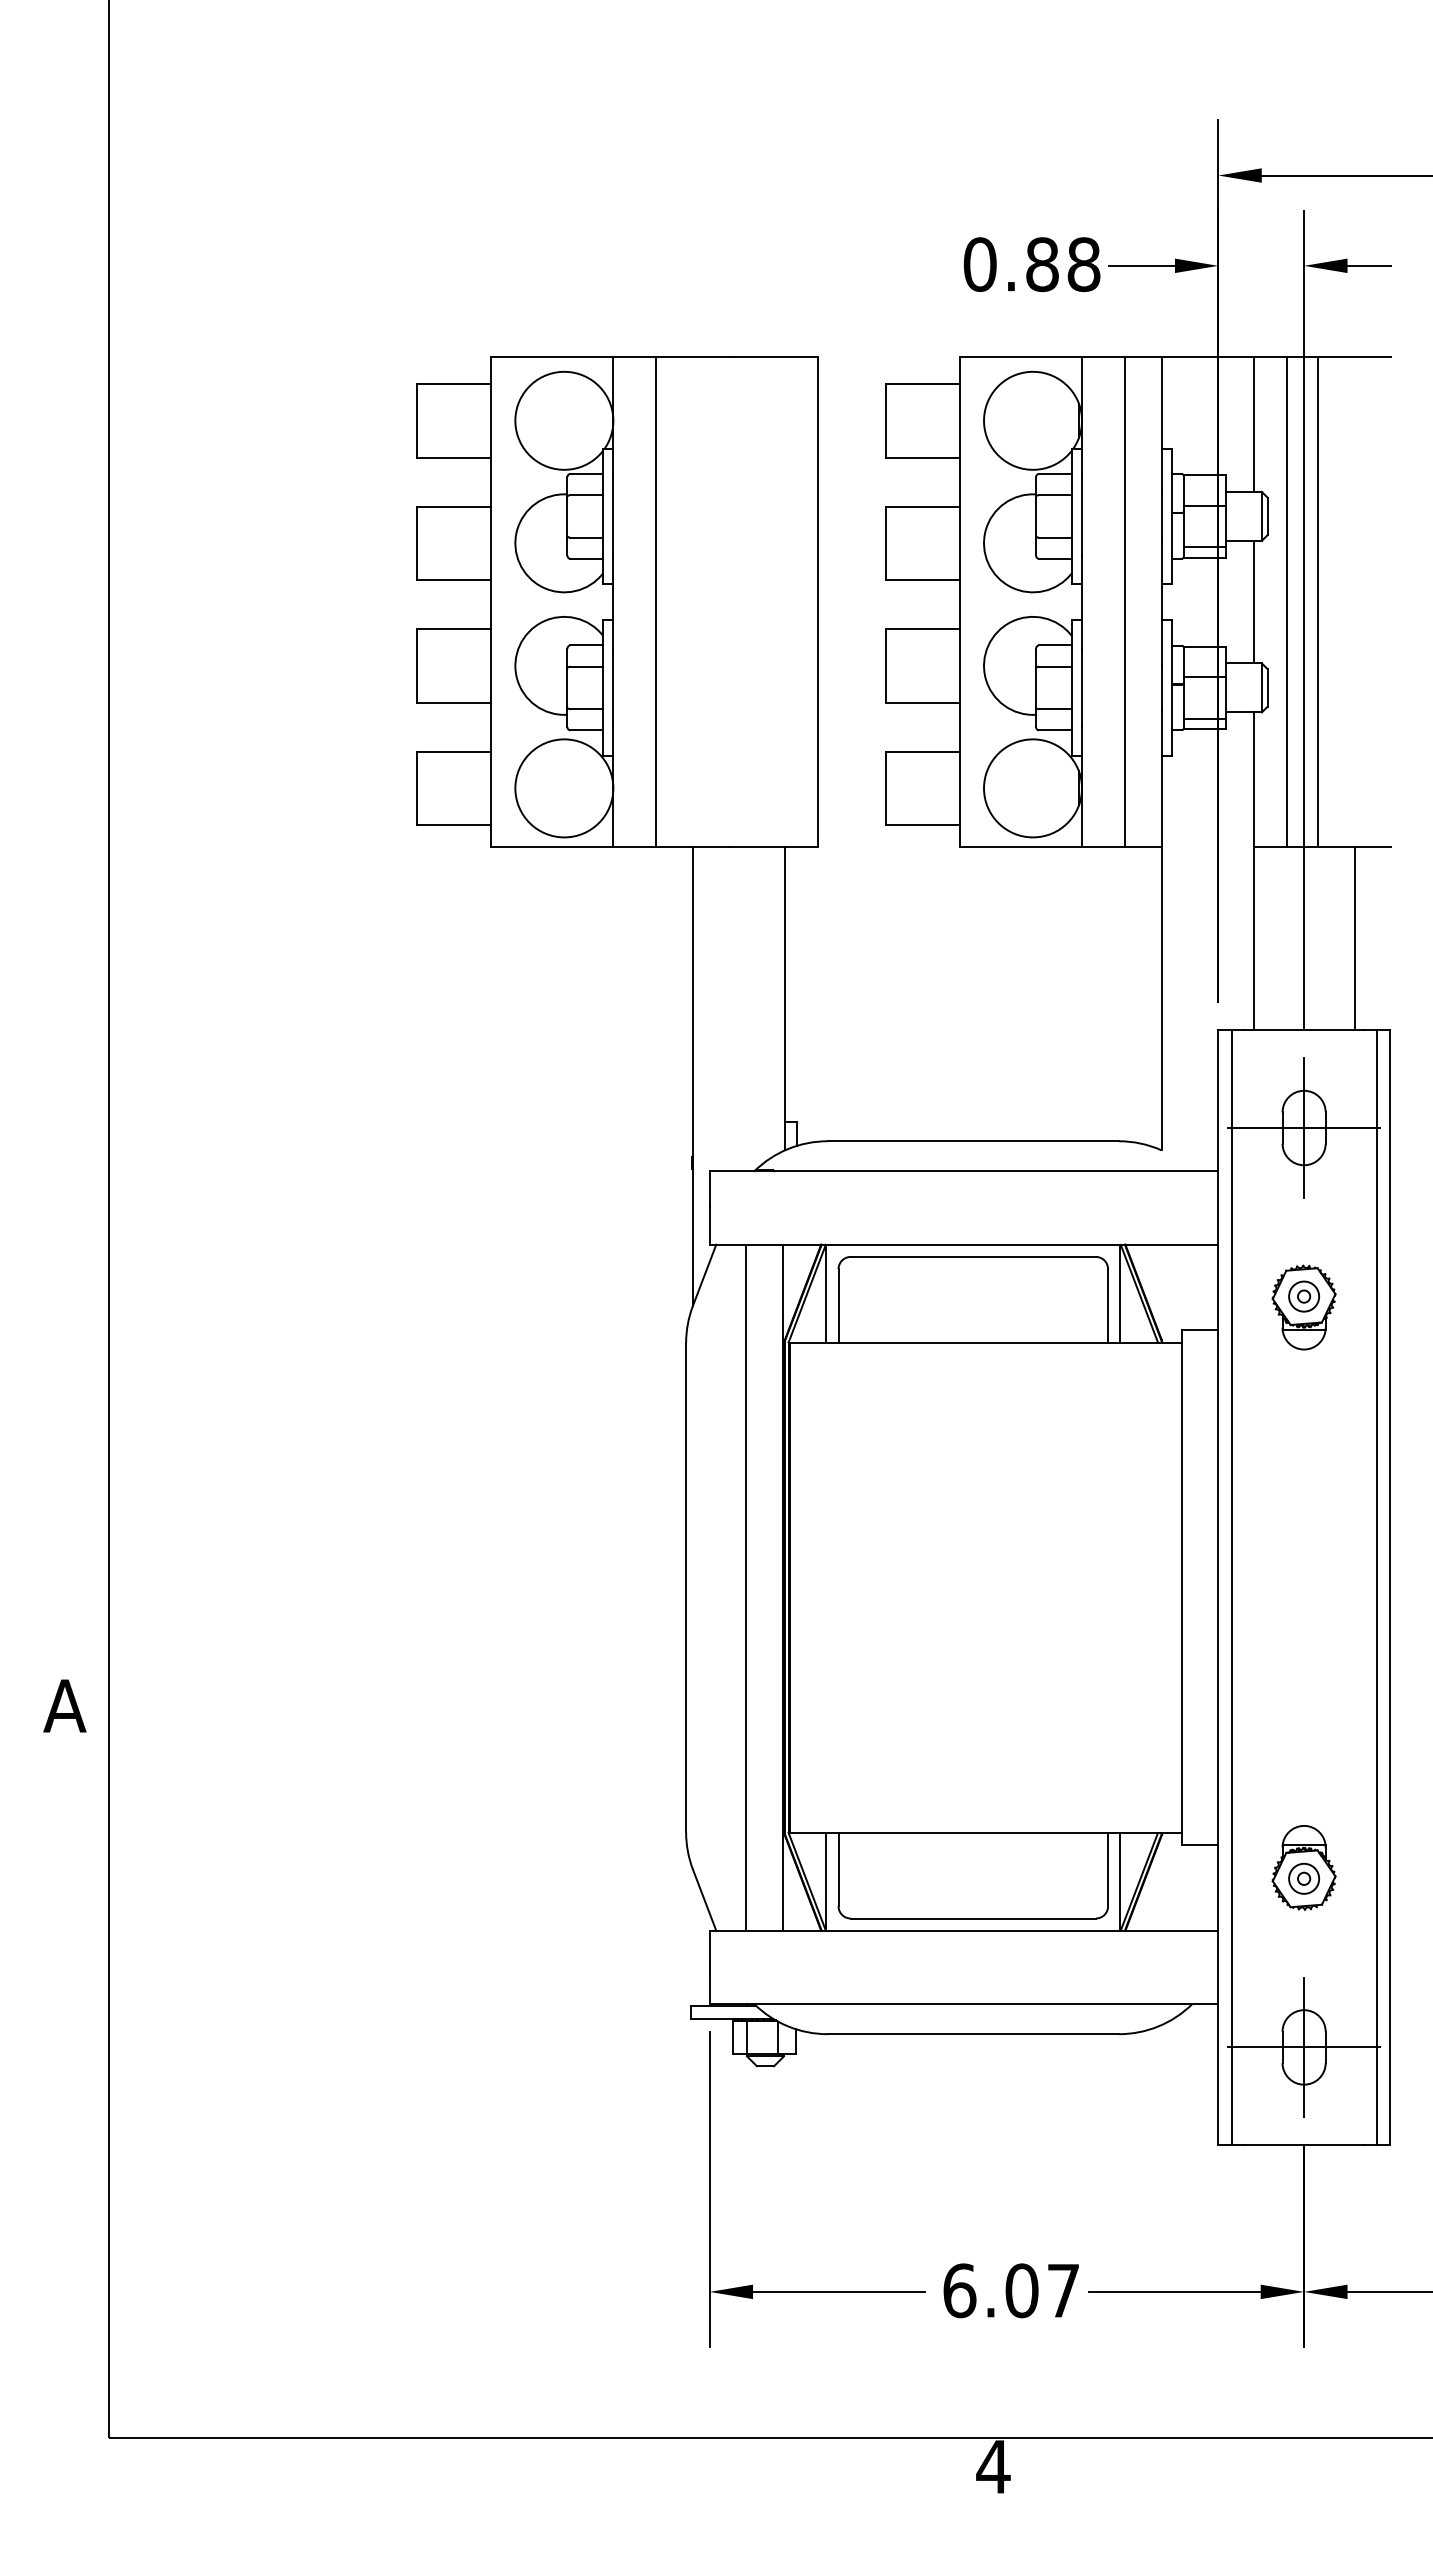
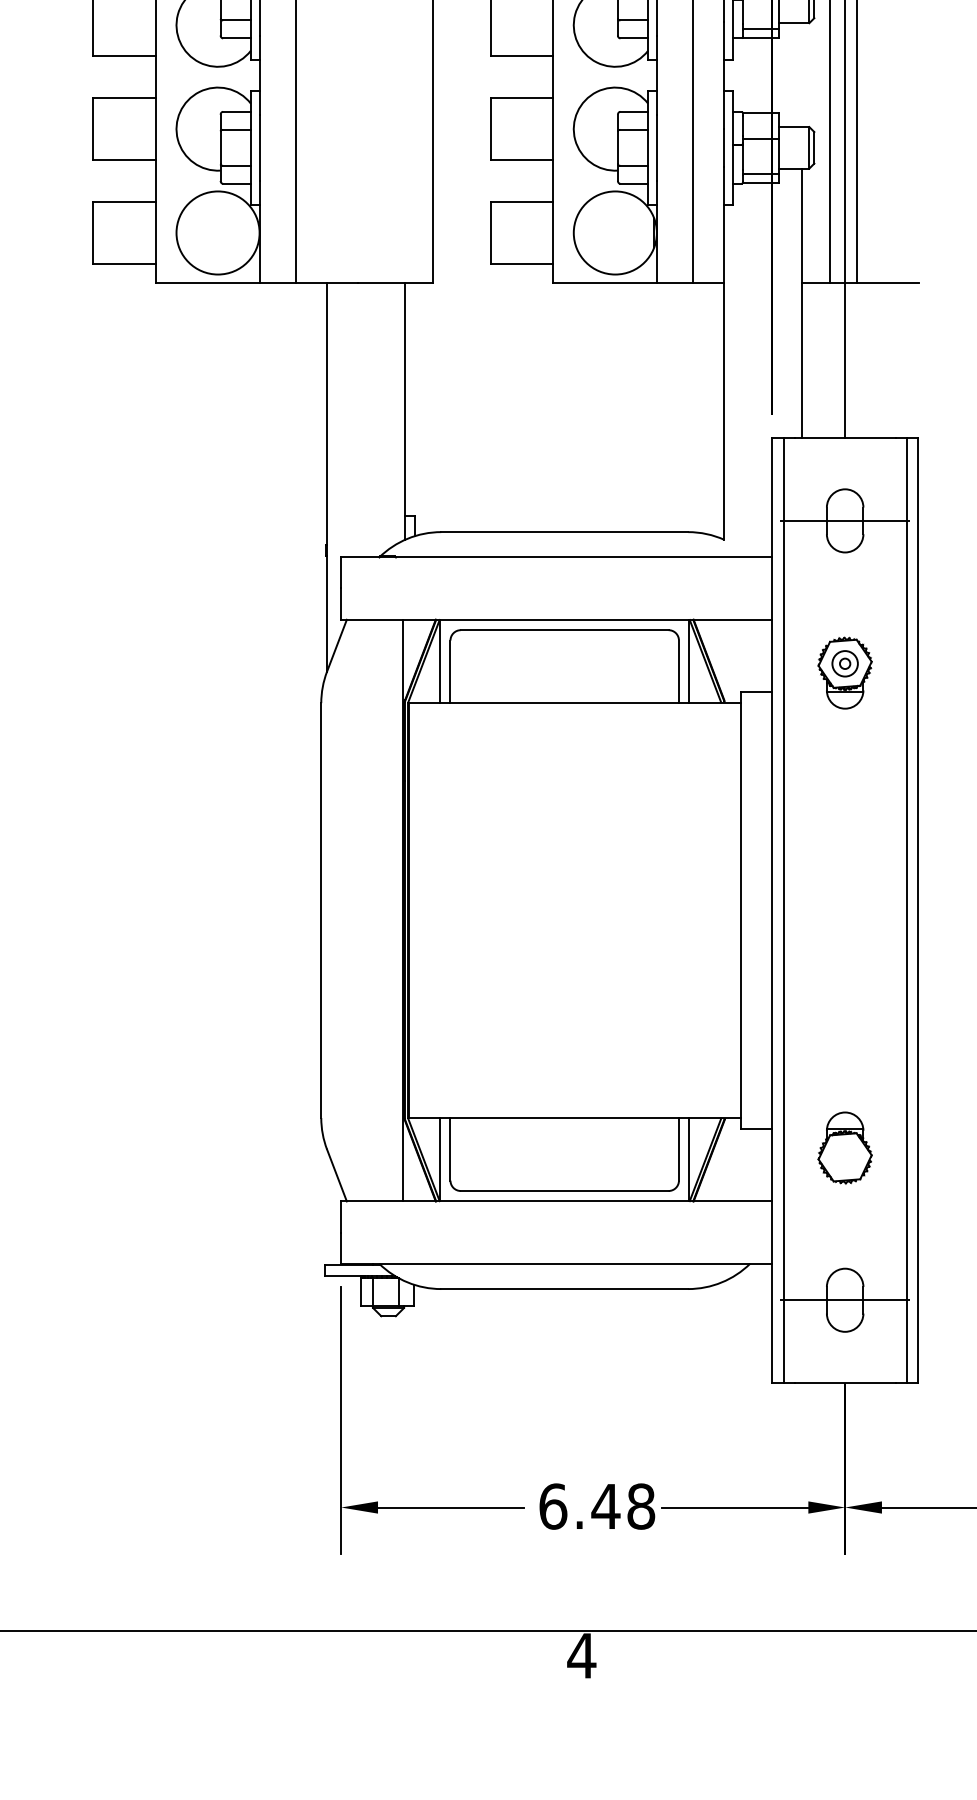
line: (1253, 601) -> (802, 74), removed
line: (1354, 938) -> (887, 360), removed
line: (1304, 1127) -> (845, 520), removed
line: (746, 1587) -> (372, 910), removed
part: (1304, 1878) -> (845, 1157), removed
line: (1304, 2047) -> (845, 1300), removed
text: (1041, 2290) -> (622, 1506), 6.07 -> 6.48

